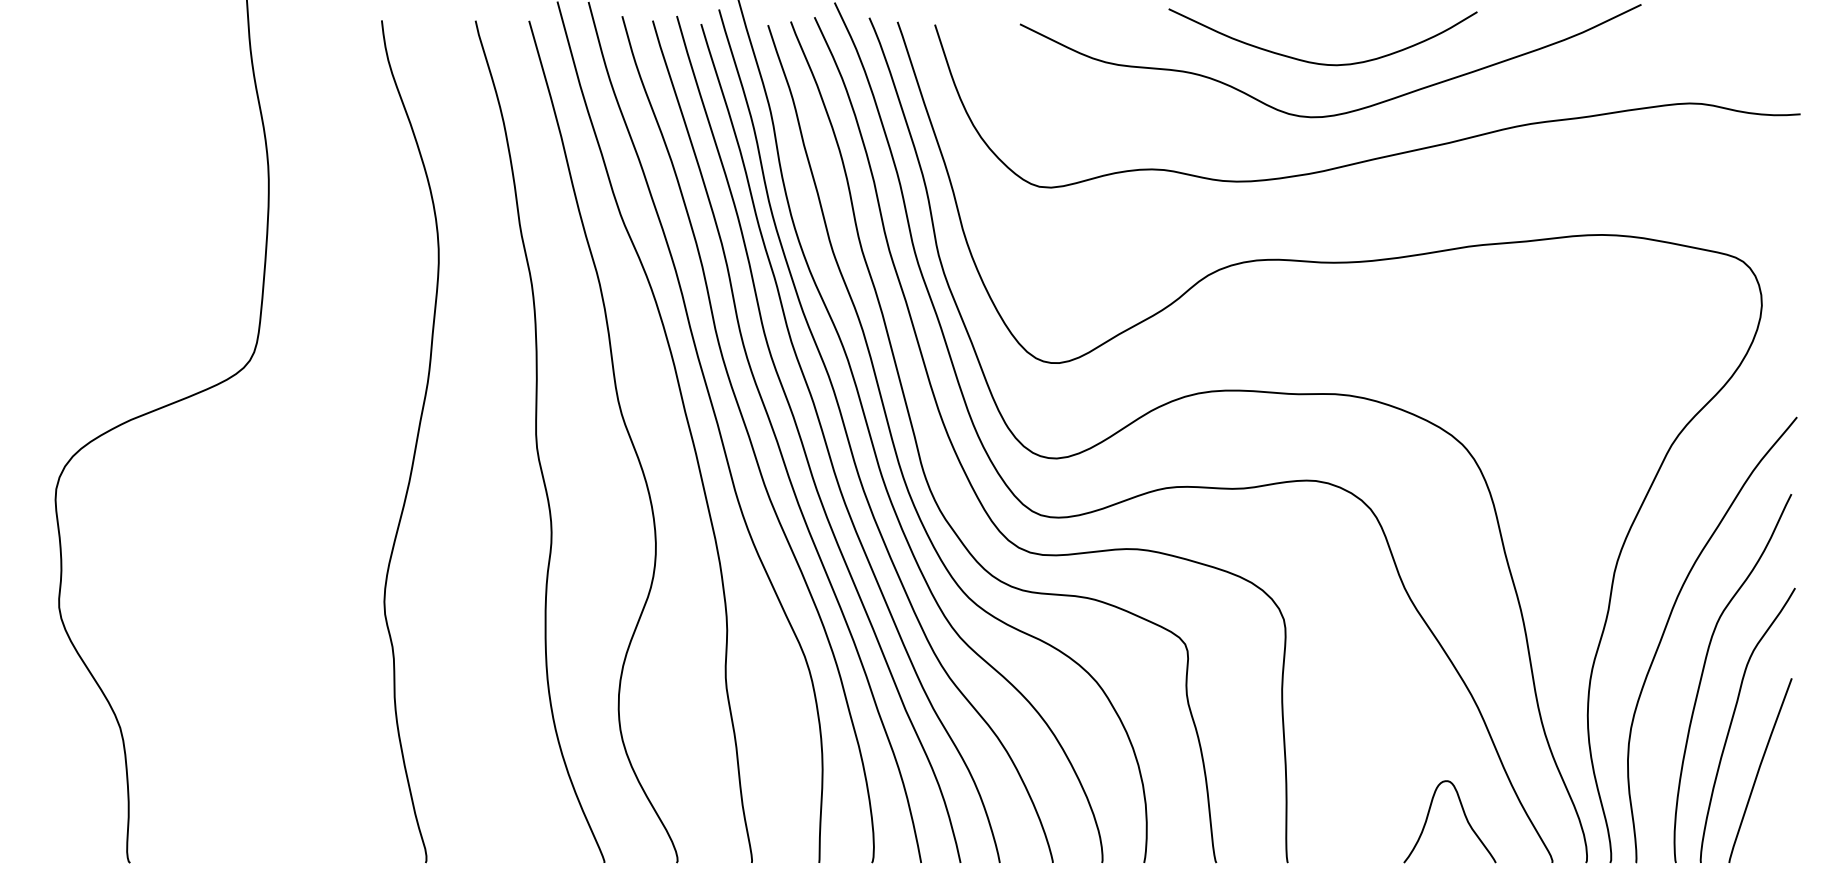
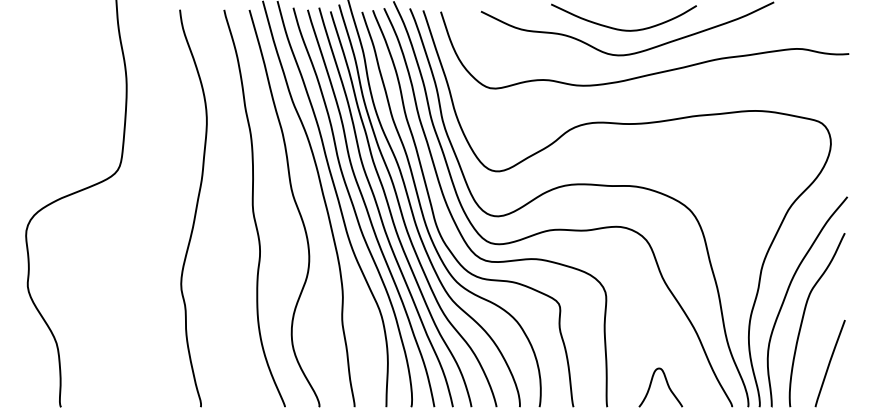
curve: (1733, 723) -> (817, 341), removed
curve: (1464, 819) -> (667, 386), moved

